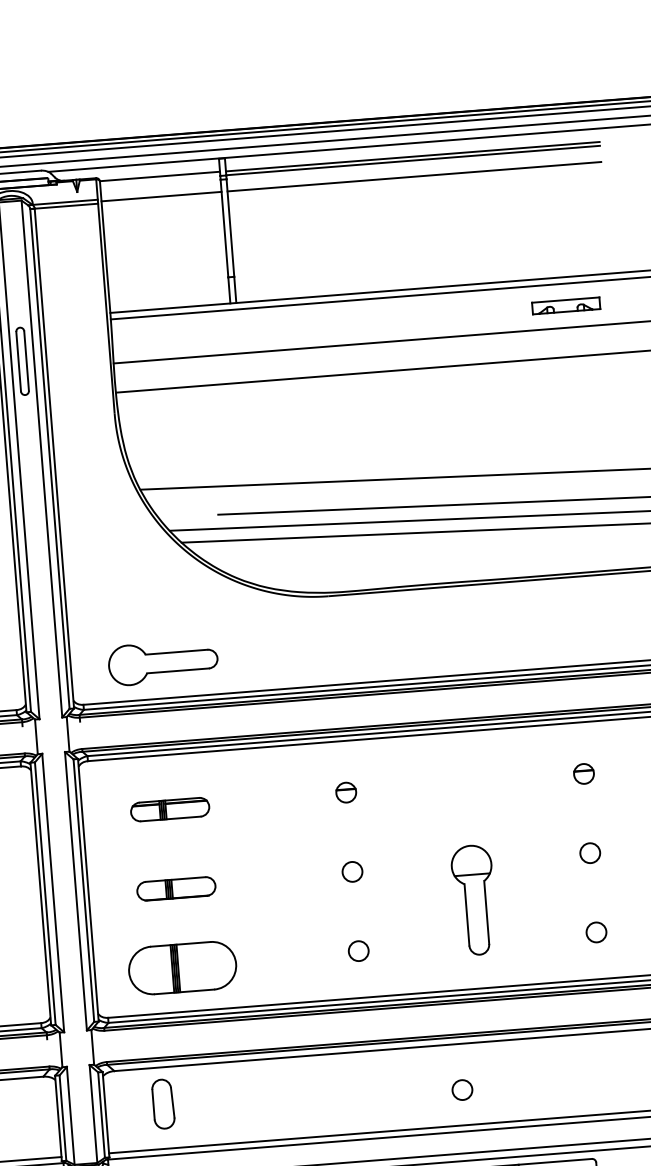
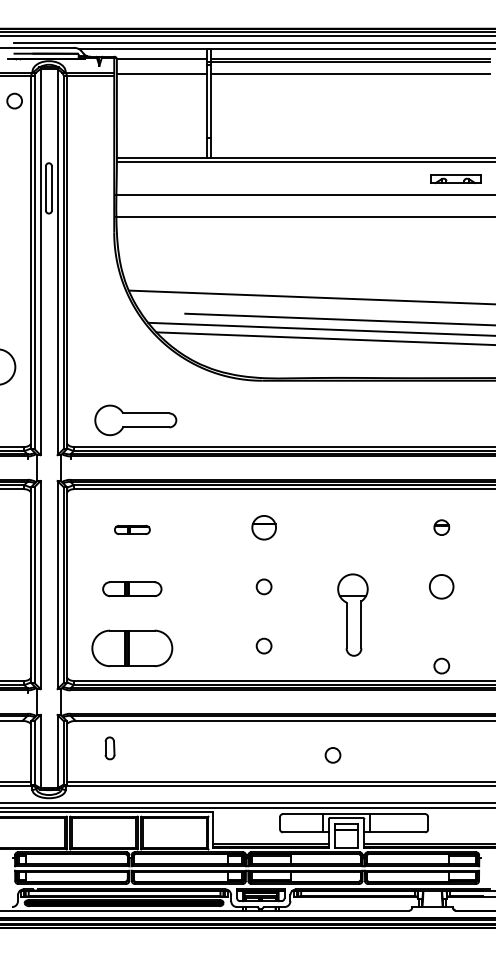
part: (345, 792) -> (263, 527), size x1.6
part: (170, 808) -> (132, 529), size x0.6
circle: (589, 852) -> (441, 586), size x1.6
circle: (596, 931) -> (441, 665), moved
part: (162, 1104) -> (109, 748), size x0.6

